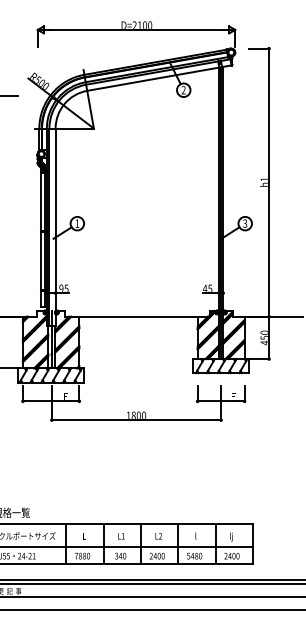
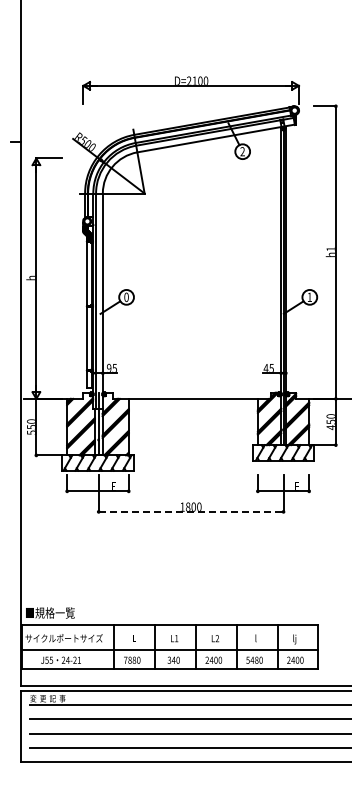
text: (77, 223) -> (126, 297), 1 -> 0
text: (244, 223) -> (309, 297), 3 -> 1
line: (136, 419) -> (191, 511), solid -> dashed

